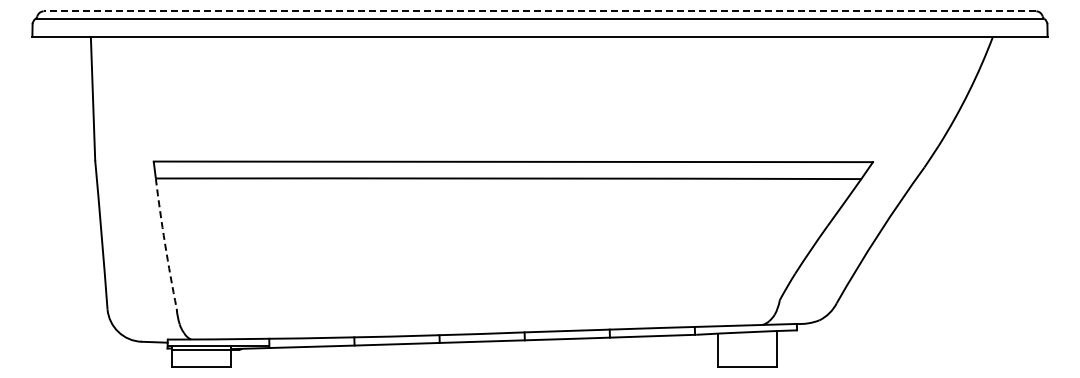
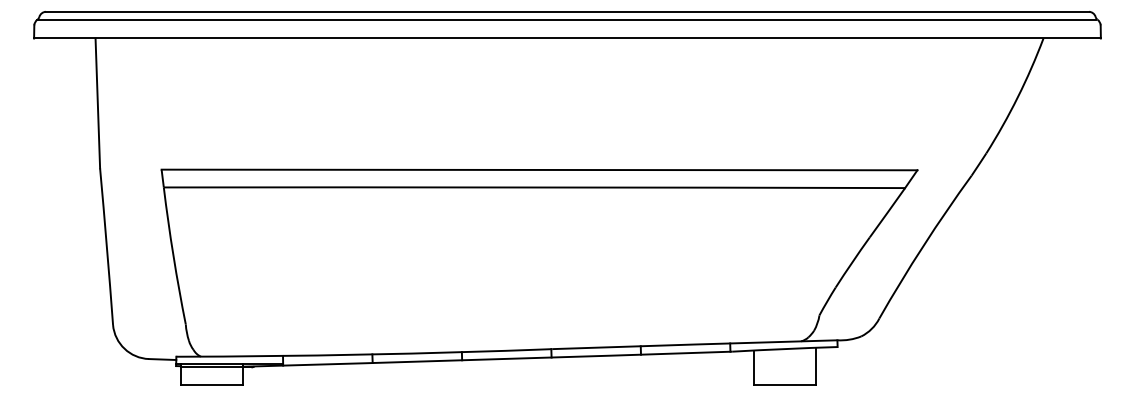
line: (539, 11) -> (566, 11), dashed -> solid
arc: (165, 243) -> (173, 255), dashed -> solid

